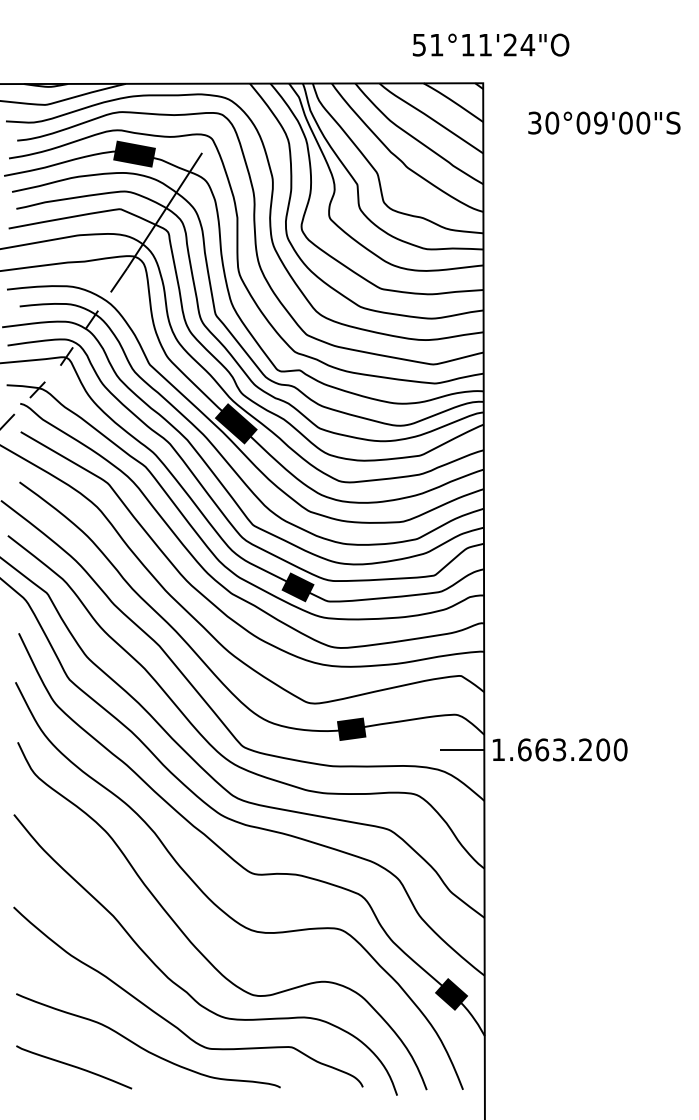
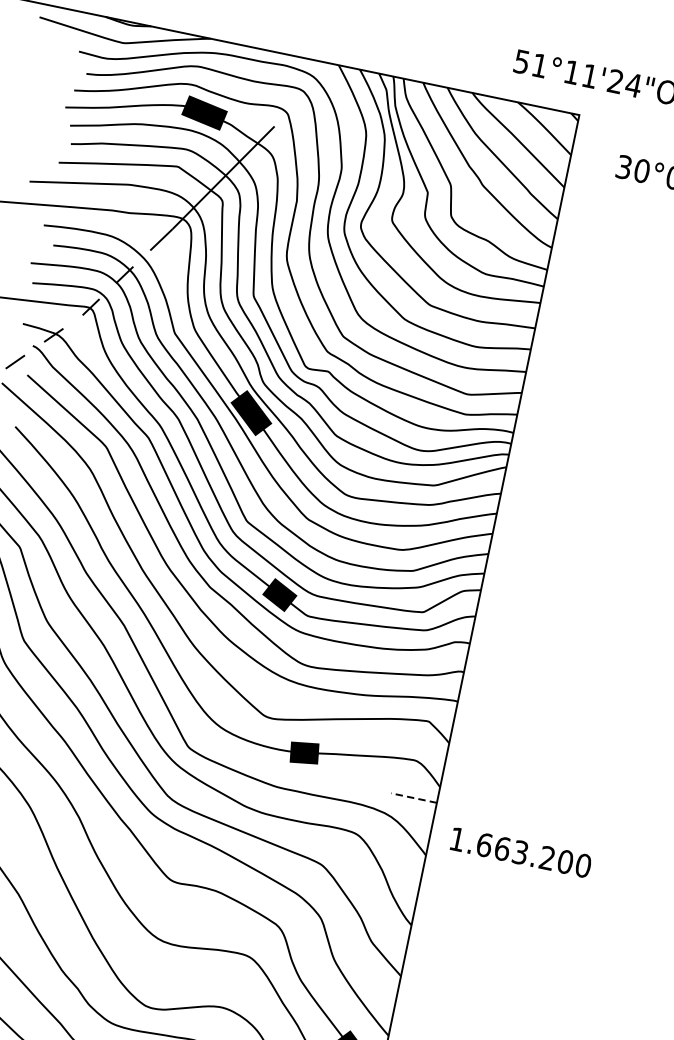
line: (461, 749) -> (413, 797), solid -> dashed
text: (560, 749) -> (521, 852), moved

